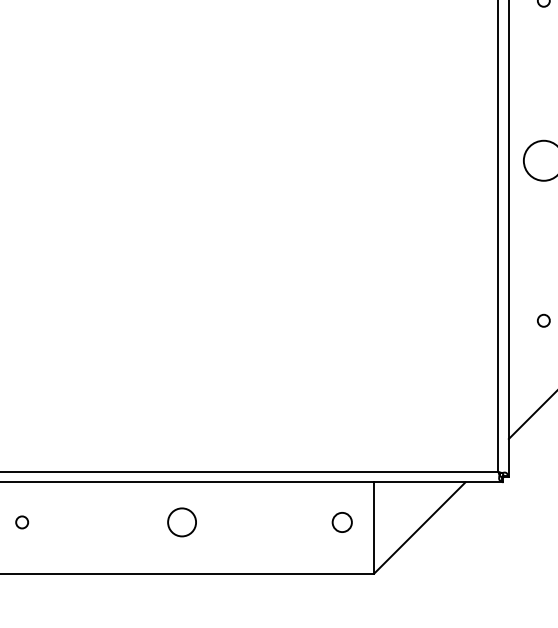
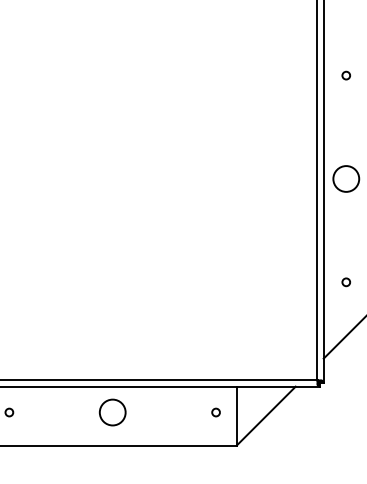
circle: (181, 522) -> (112, 412), size x1.43
circle: (341, 522) -> (215, 412), size x0.62

